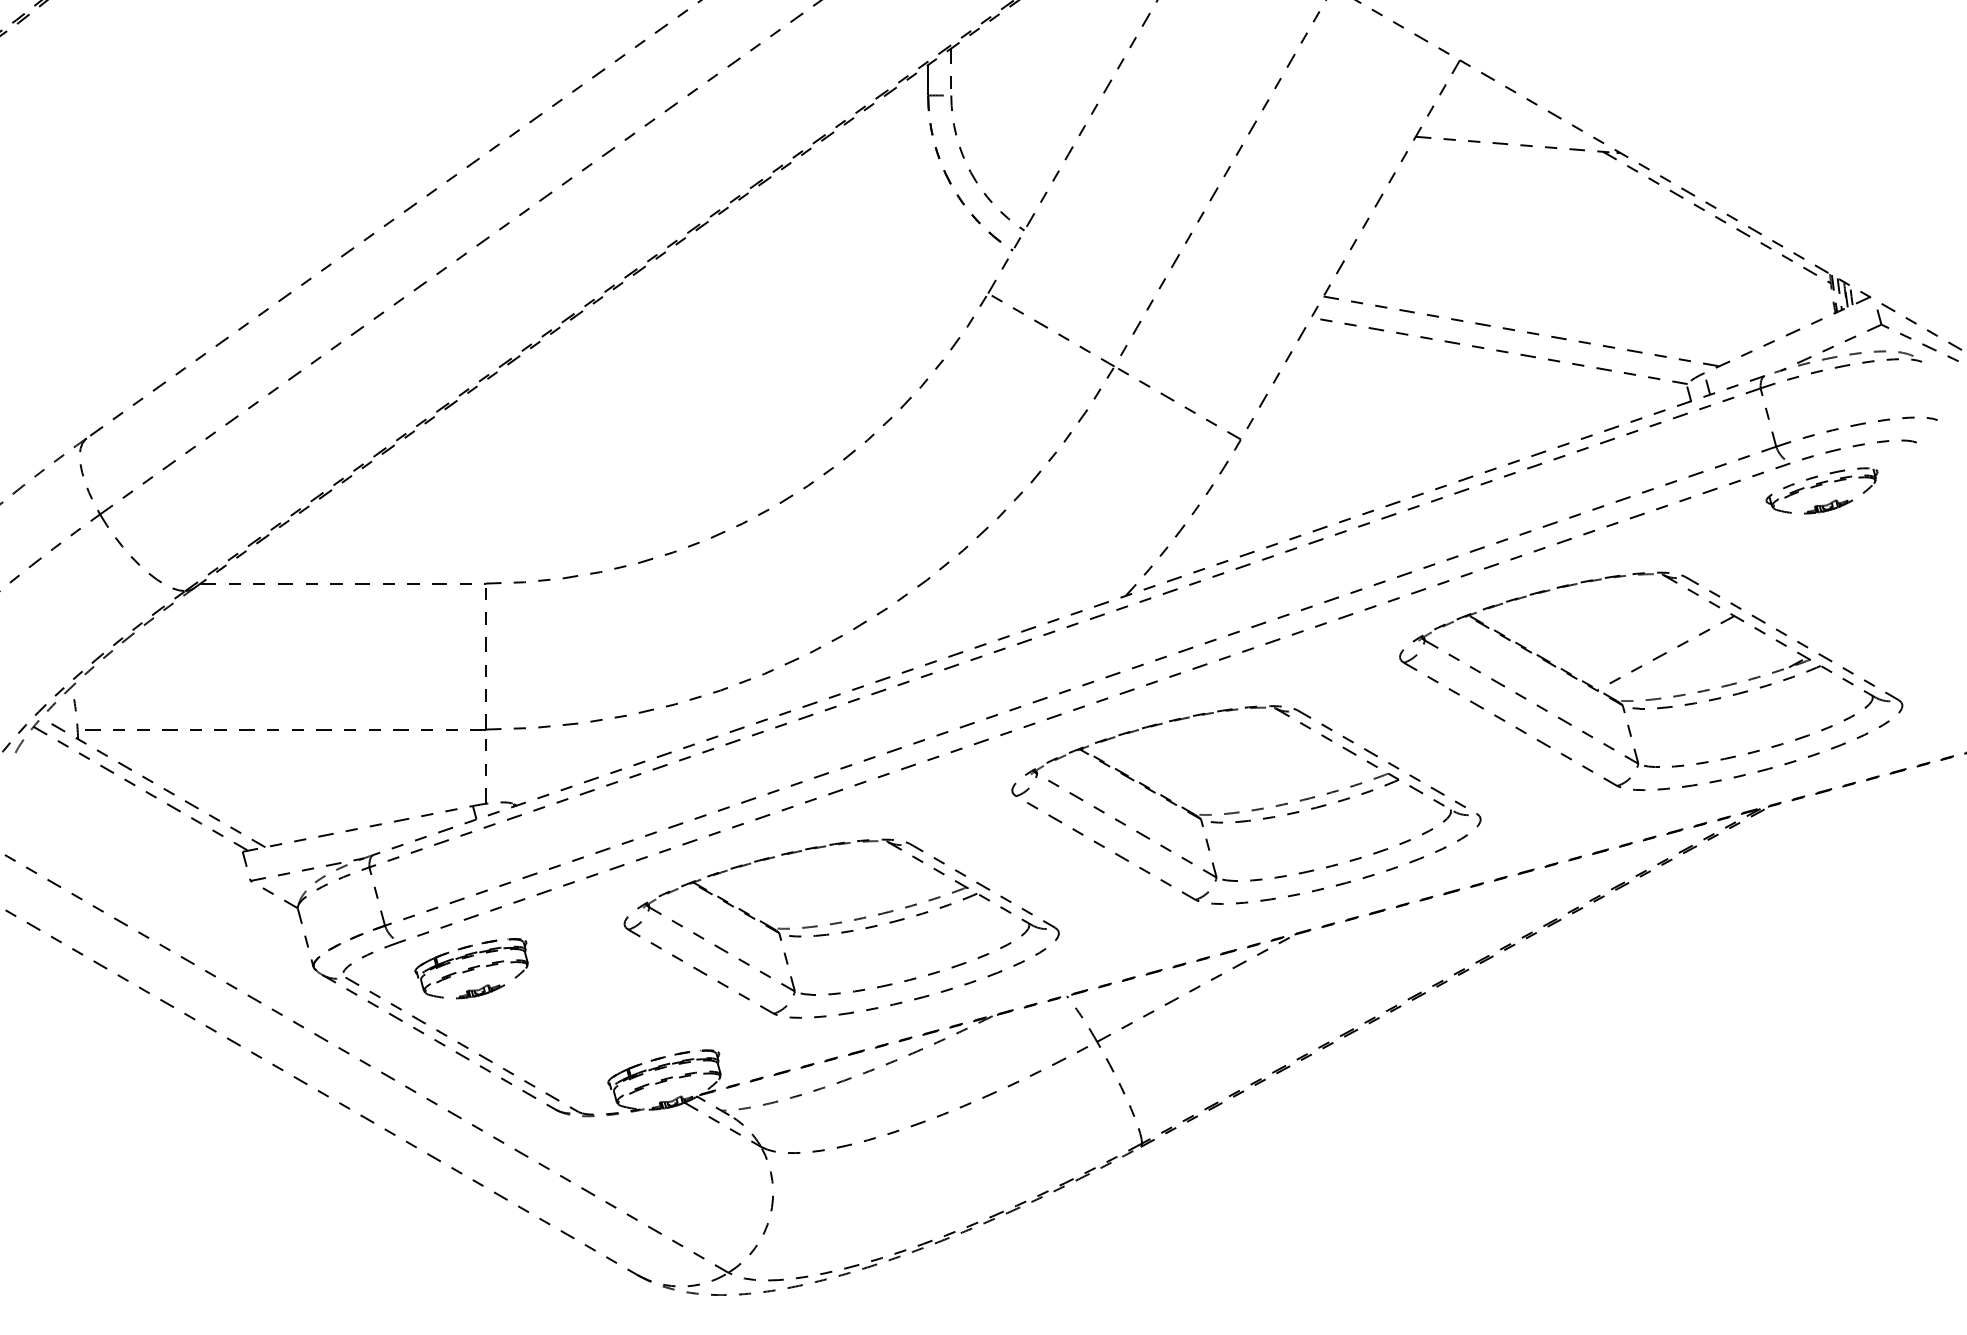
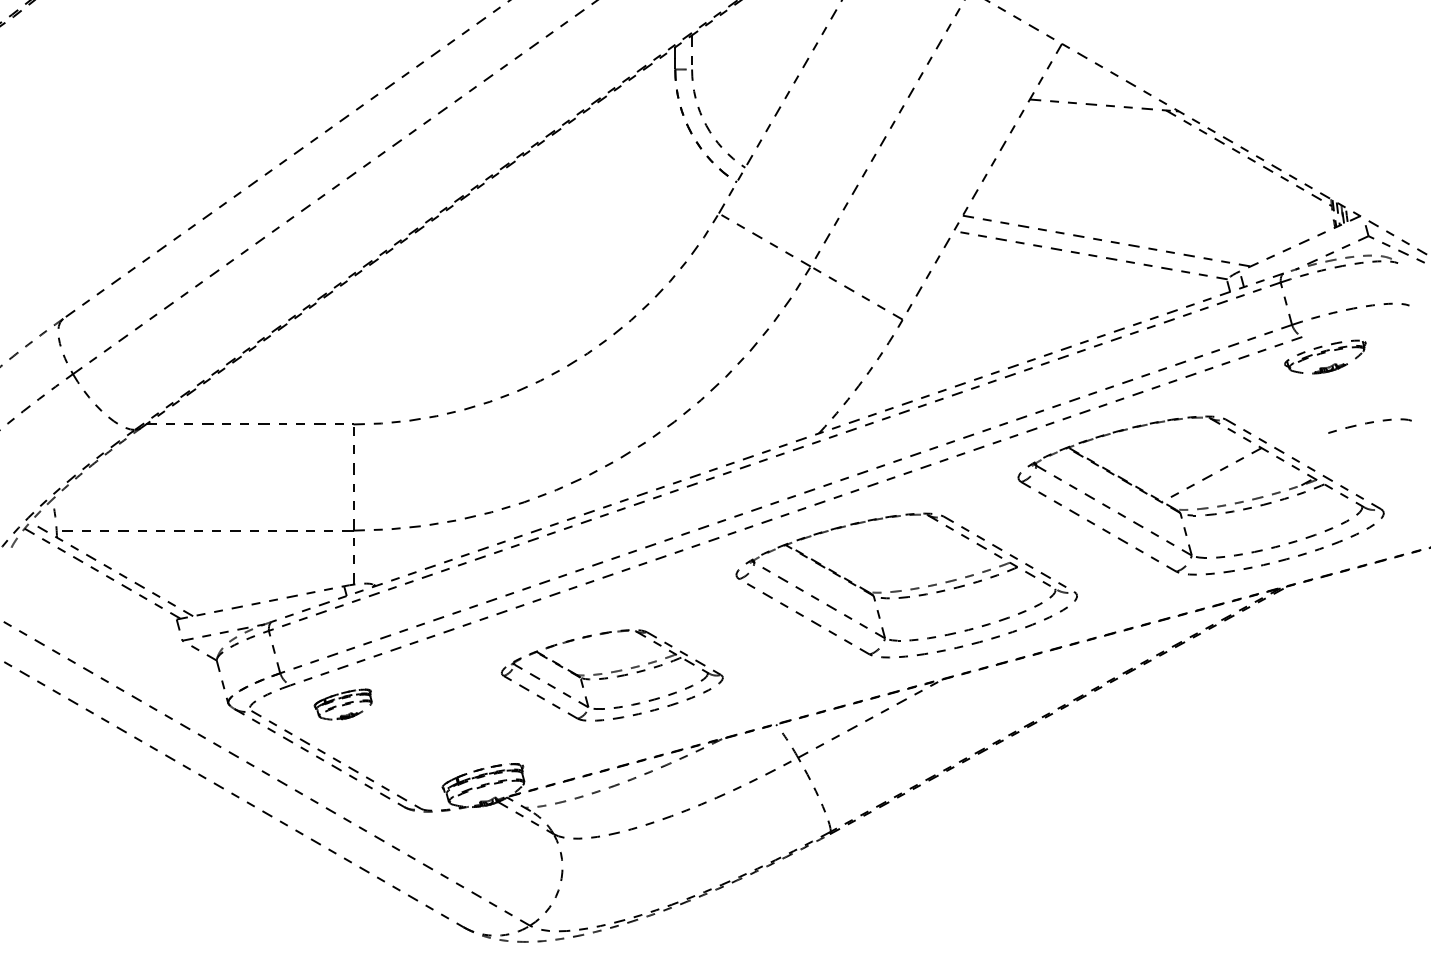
curve: (1858, 446) -> (1369, 423), moved
part: (841, 928) -> (612, 675), size x0.7
part: (471, 968) -> (343, 704), size x0.7

